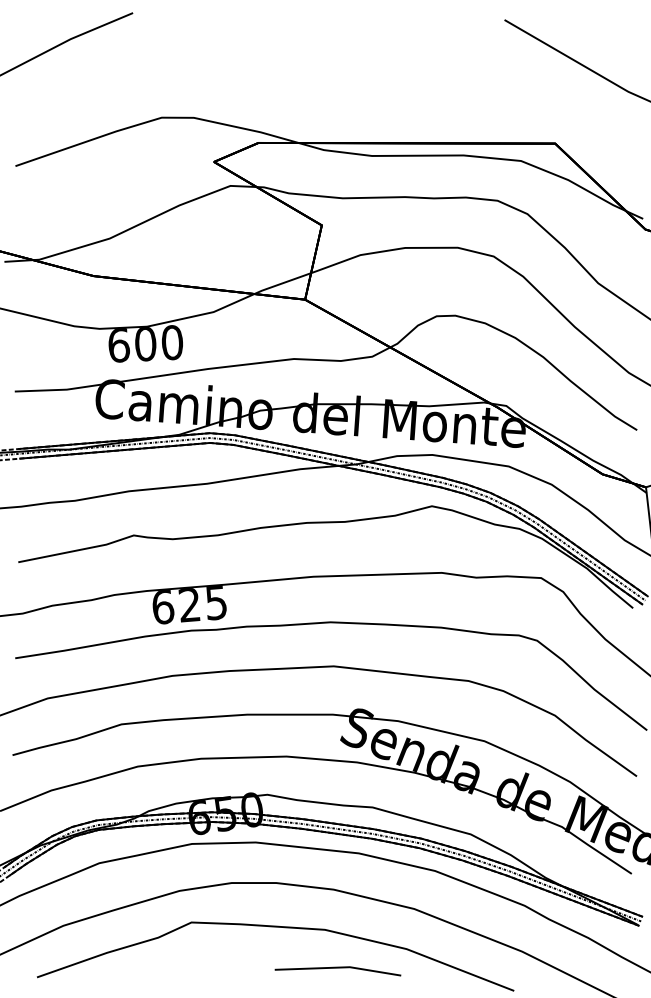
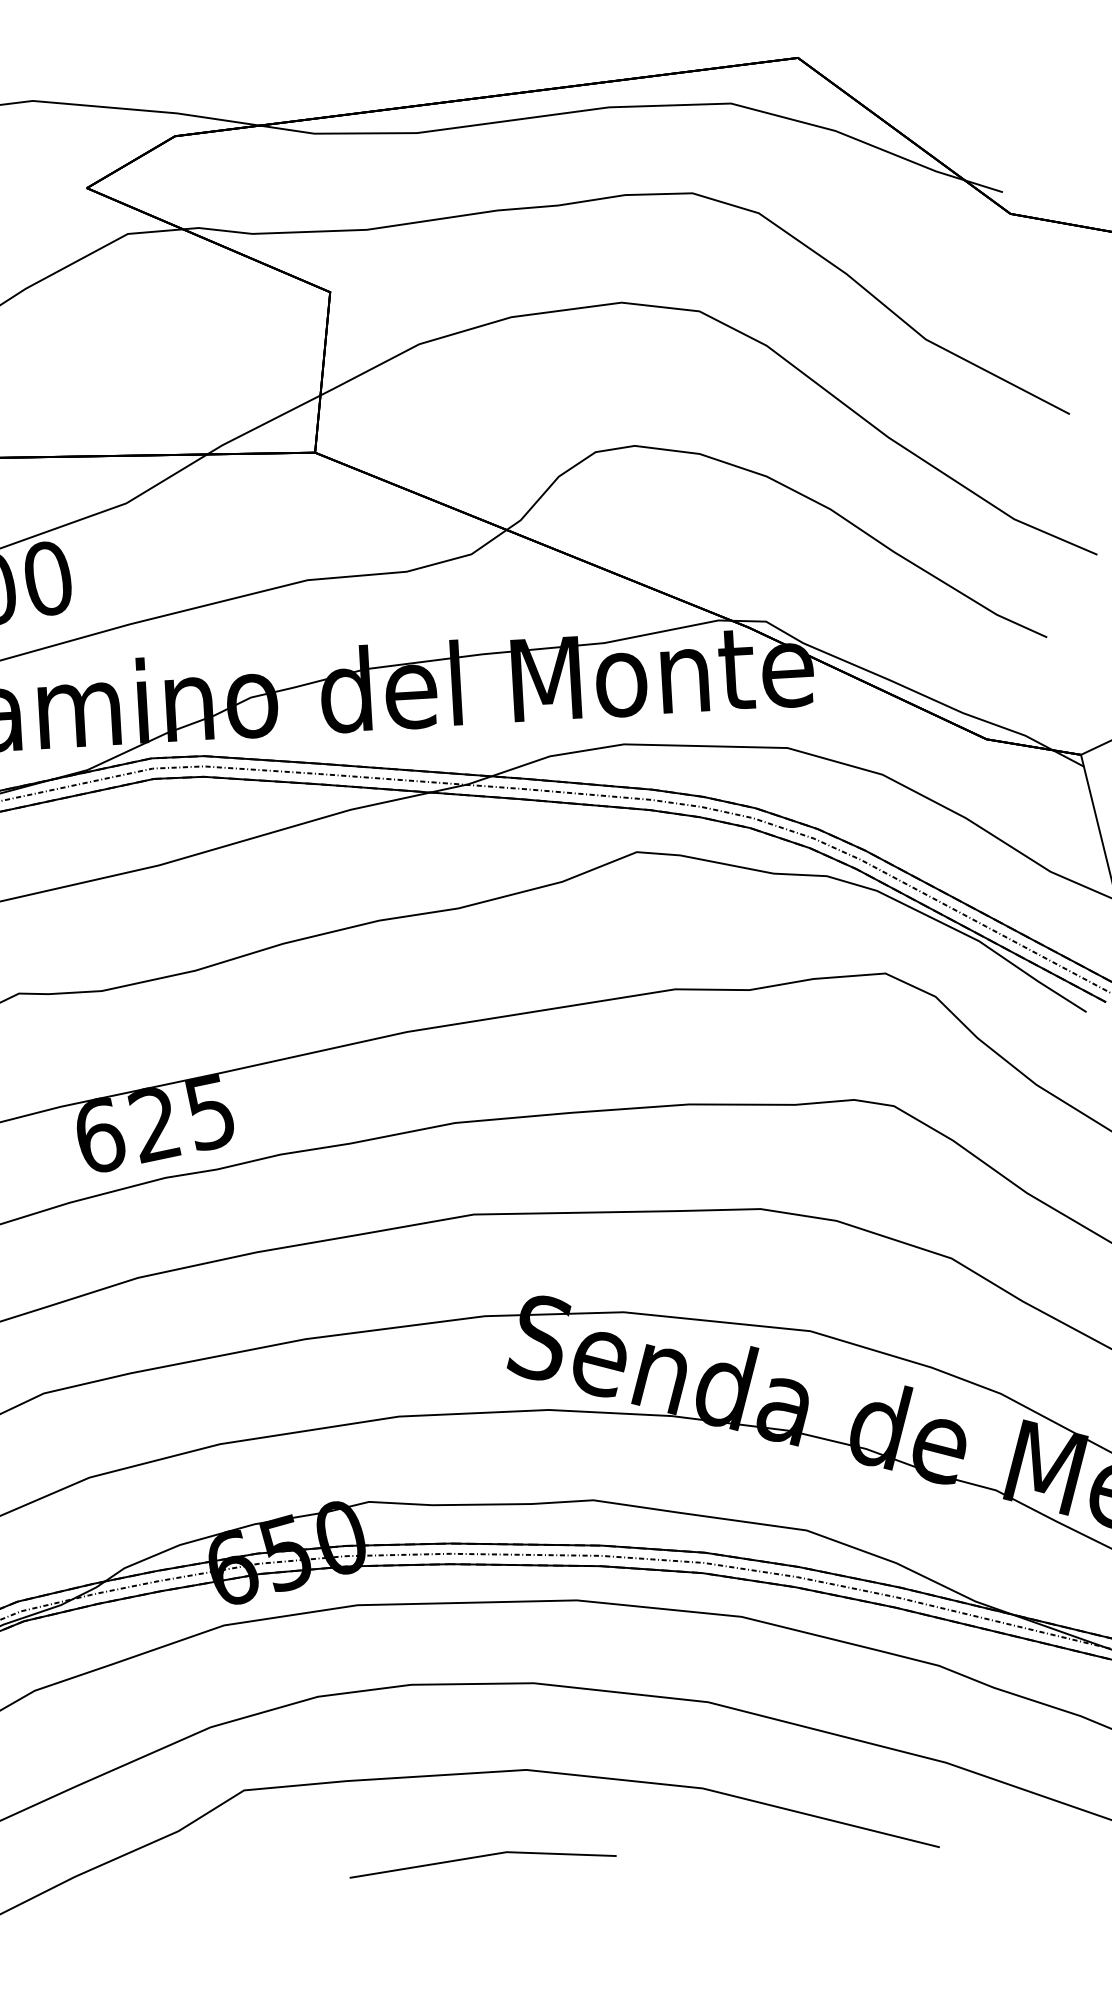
line: (337, 968) -> (481, 1858), moved

